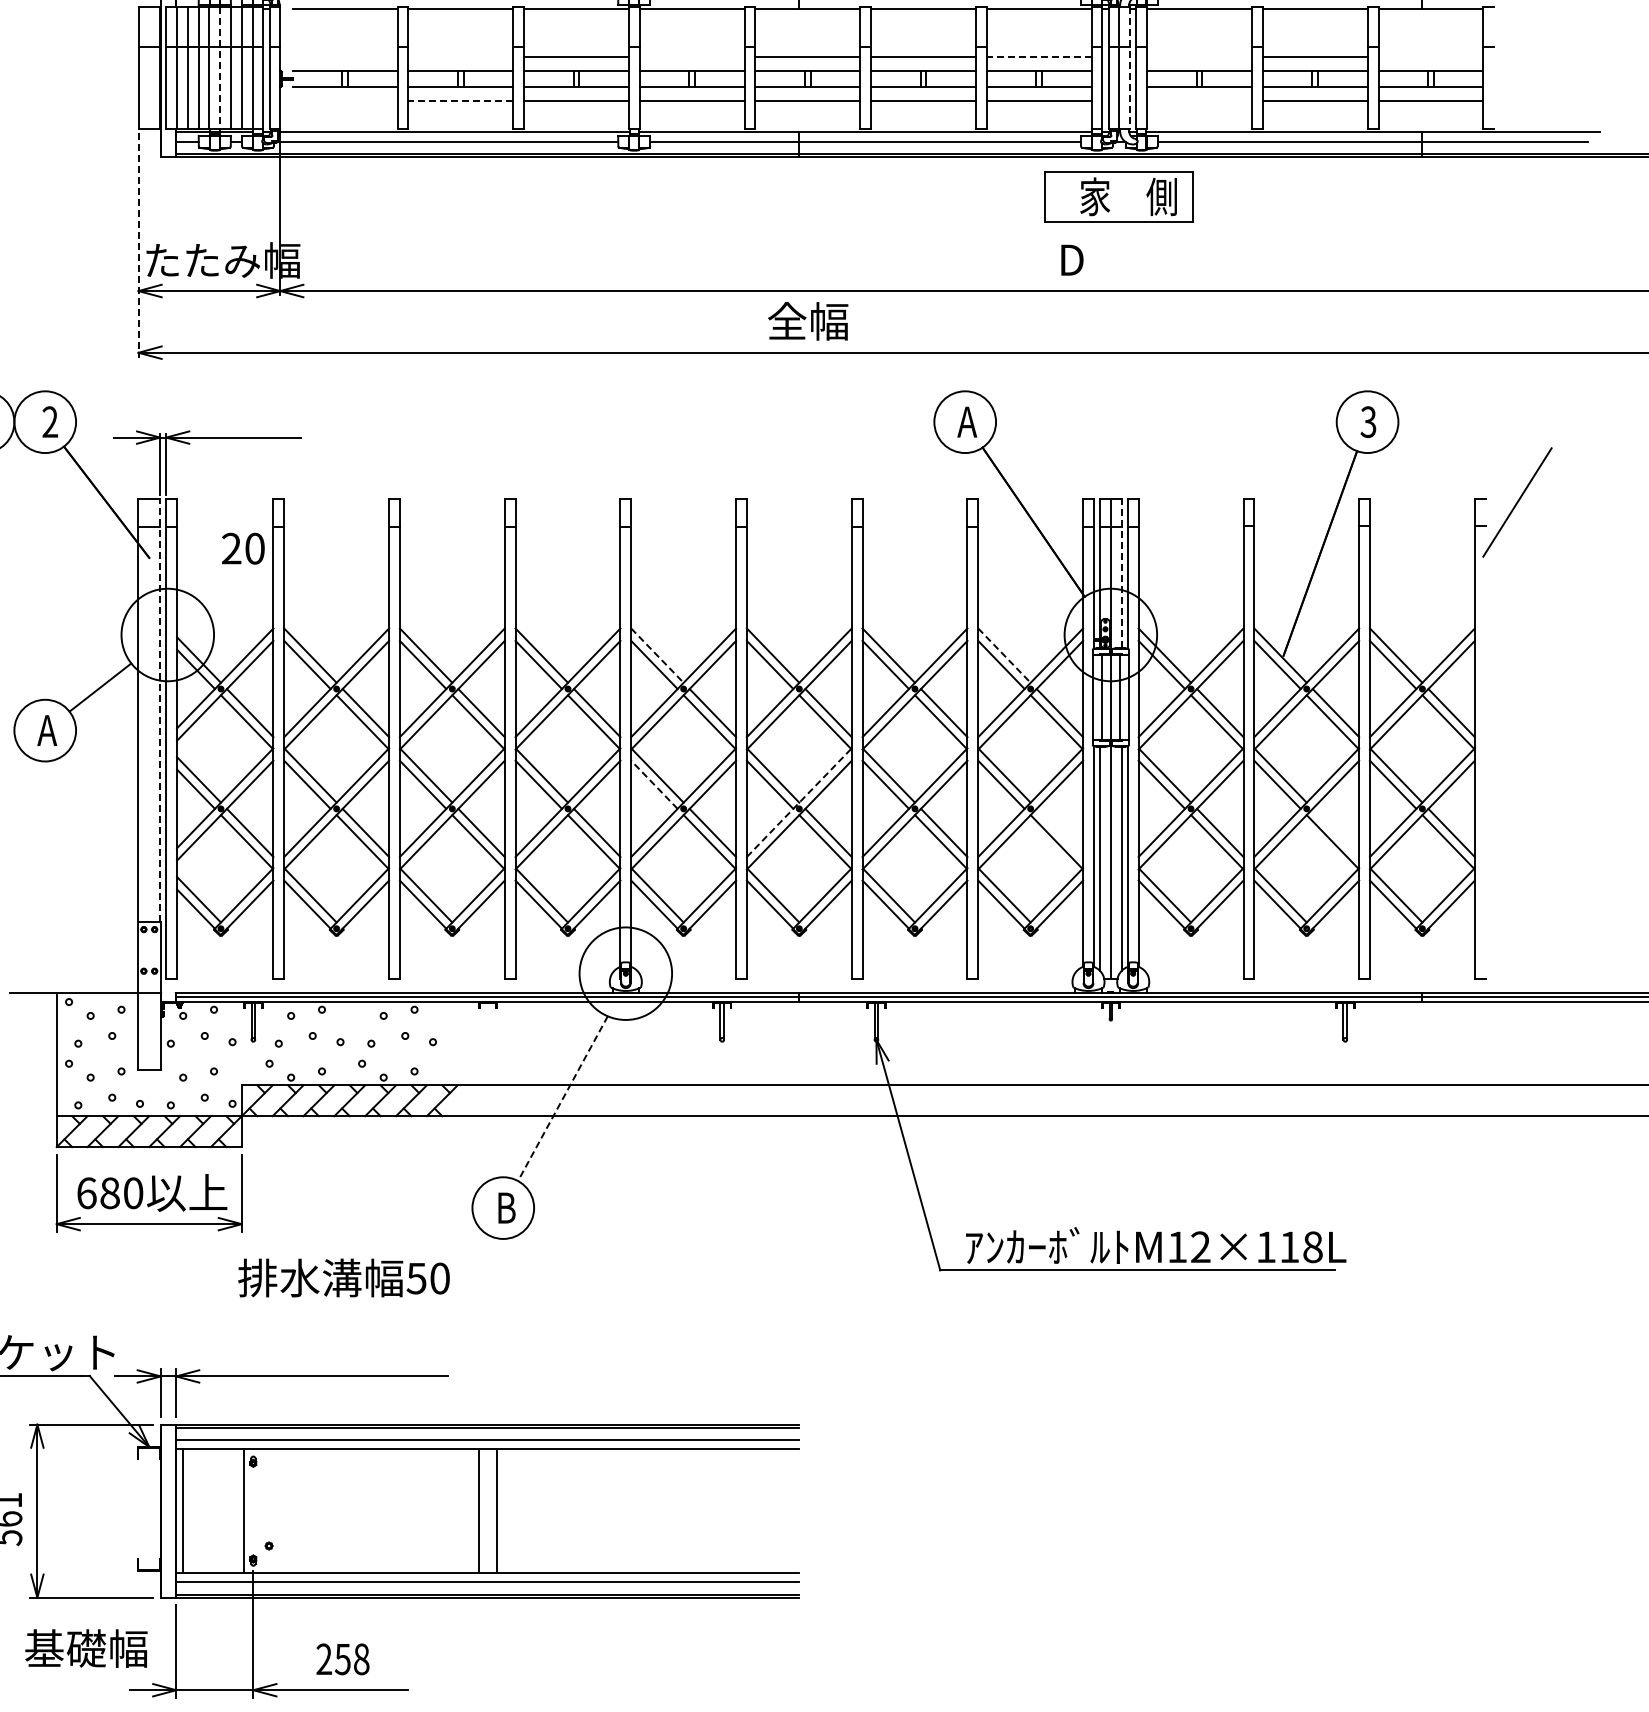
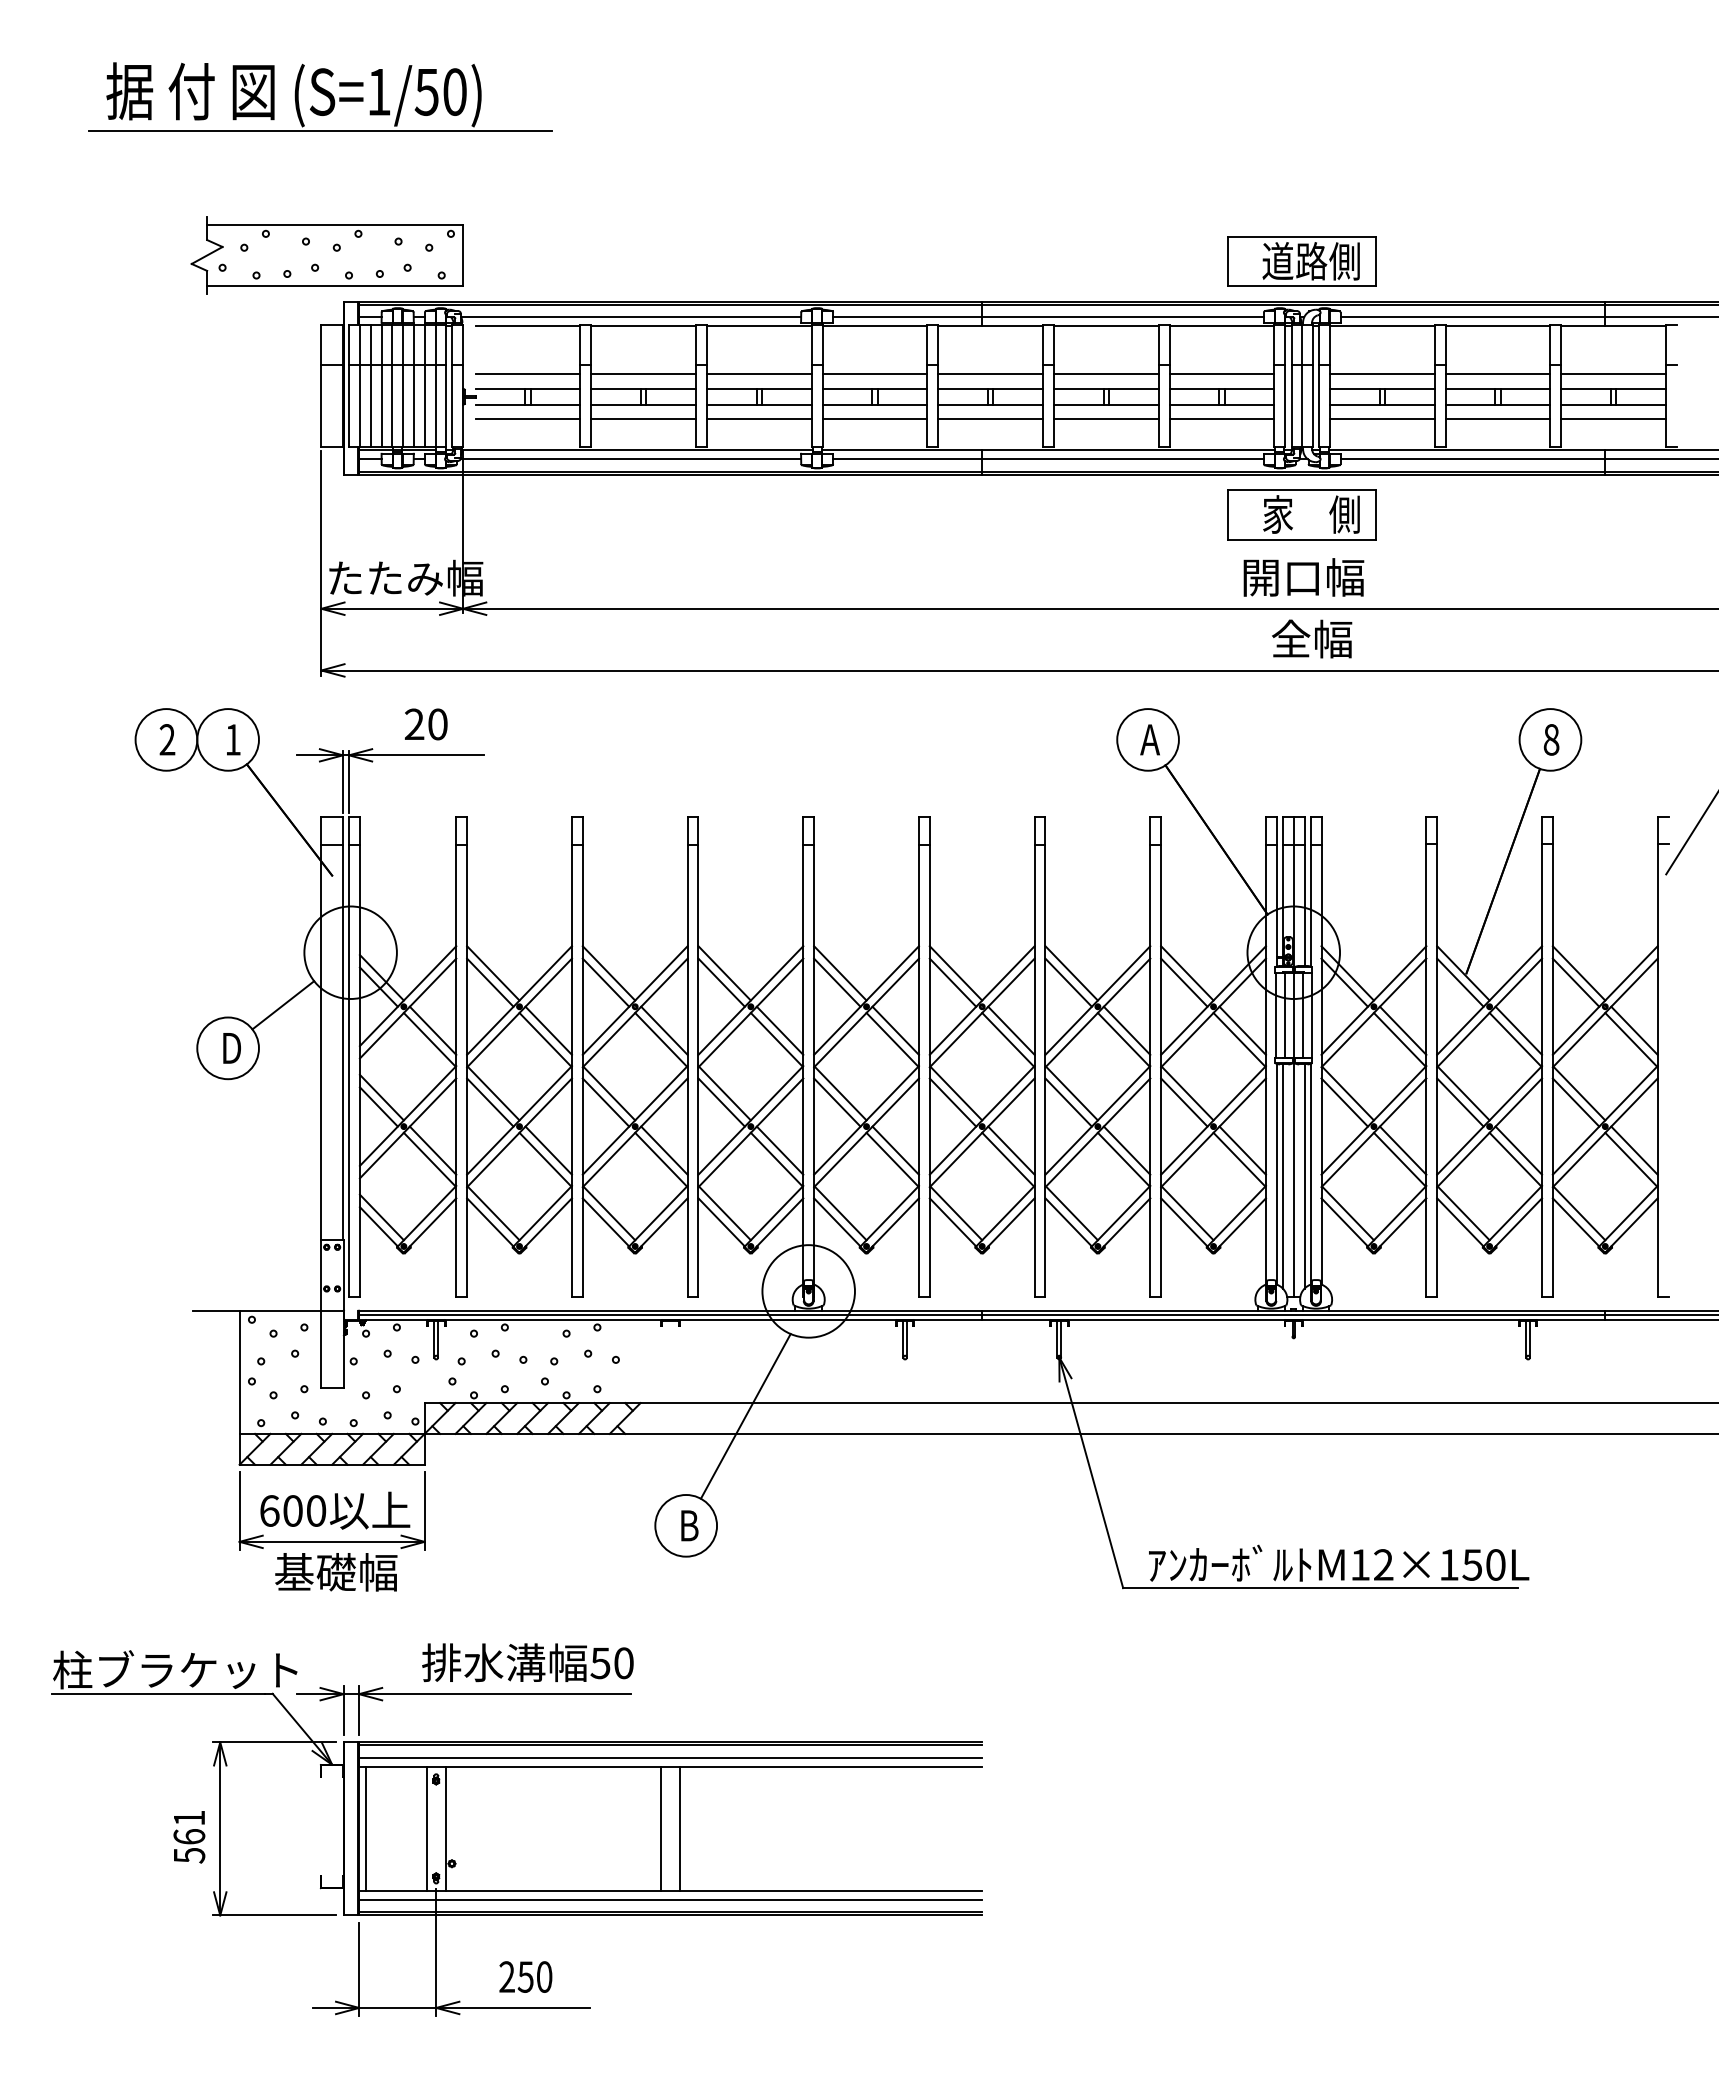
line: (344, 56) -> (527, 374), added
line: (460, 56) -> (643, 374), added
line: (691, 56) -> (874, 374), added
line: (1038, 56) -> (1221, 374), dashed -> solid
line: (1199, 56) -> (1382, 374), added
line: (1430, 56) -> (1613, 374), added
line: (220, 67) -> (403, 385), dashed -> solid
line: (1129, 67) -> (1312, 385), dashed -> solid
line: (344, 101) -> (527, 419), added
line: (460, 101) -> (643, 419), dashed -> solid
line: (1199, 101) -> (1382, 419), added
line: (138, 245) -> (321, 563), dashed -> solid
text: (1120, 259) -> (1303, 577), D -> 開口幅
text: (808, 320) -> (1312, 638), moved
text: (49, 421) -> (232, 739), 2 -> 1
text: (1368, 421) -> (1551, 739), 3 -> 8
text: (243, 548) -> (426, 724), moved
line: (1121, 573) -> (1304, 891), dashed -> solid
line: (657, 655) -> (840, 973), dashed -> solid
line: (1004, 655) -> (1187, 973), dashed -> solid
line: (159, 709) -> (342, 1027), dashed -> solid
text: (47, 730) -> (230, 1048), A -> D
line: (653, 784) -> (836, 1102), dashed -> solid
line: (799, 802) -> (982, 1120), dashed -> solid
line: (1059, 832) -> (1242, 1150), added
line: (1335, 832) -> (1518, 1150), added
line: (562, 1098) -> (745, 1416), dashed -> solid
text: (109, 1192) -> (292, 1510), 680 -> 600
text: (1300, 1246) -> (1483, 1564), M12×118L -> M12×150L
text: (343, 1277) -> (527, 1662), moved
line: (262, 1510) -> (445, 1828), added
text: (86, 1648) -> (336, 1572), moved
text: (361, 1658) -> (544, 1976), 258 -> 250

